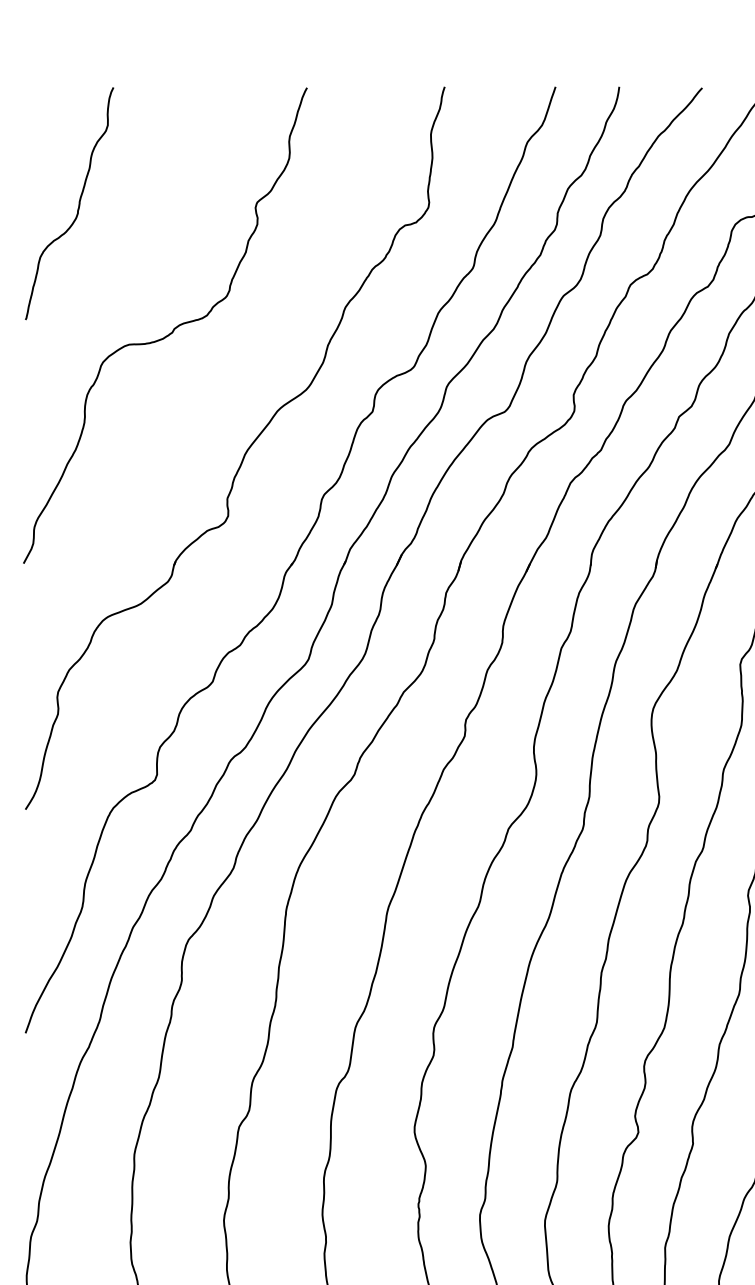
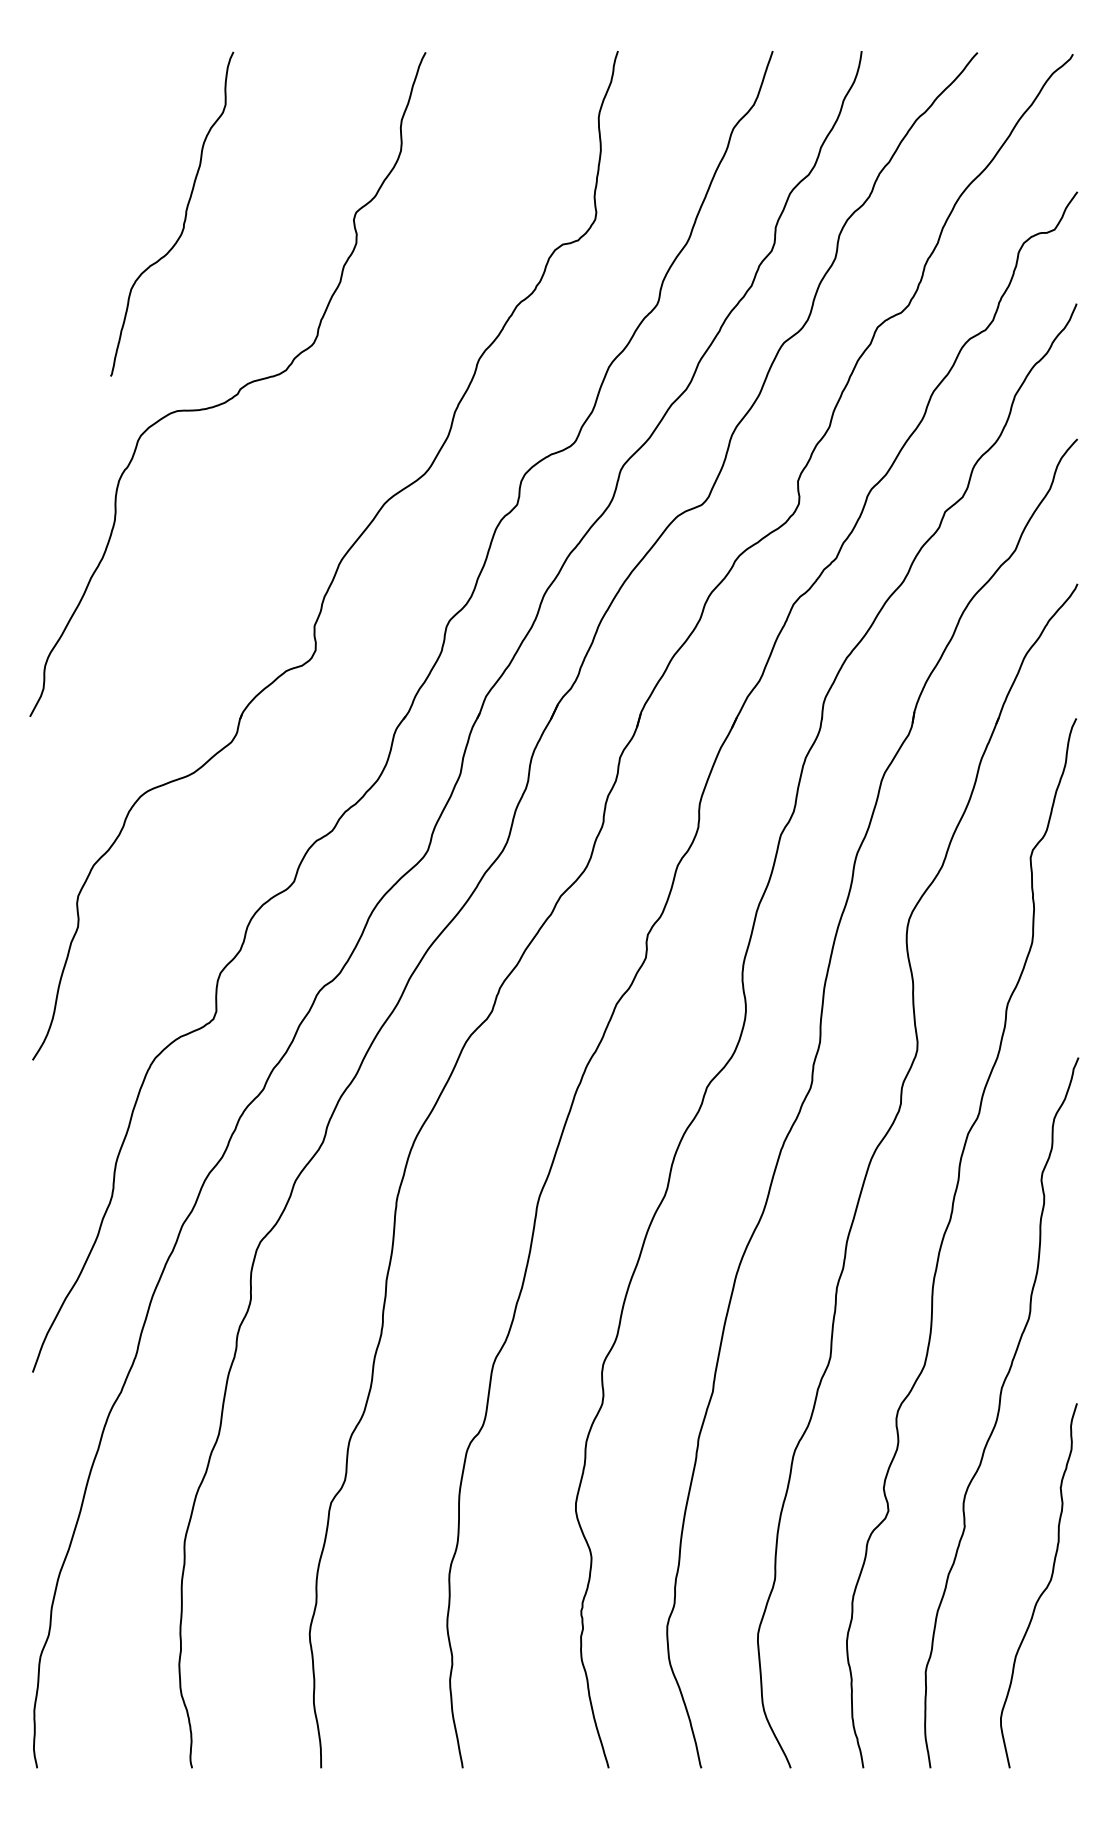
curve: (78, 205) -> (184, 216), moved

